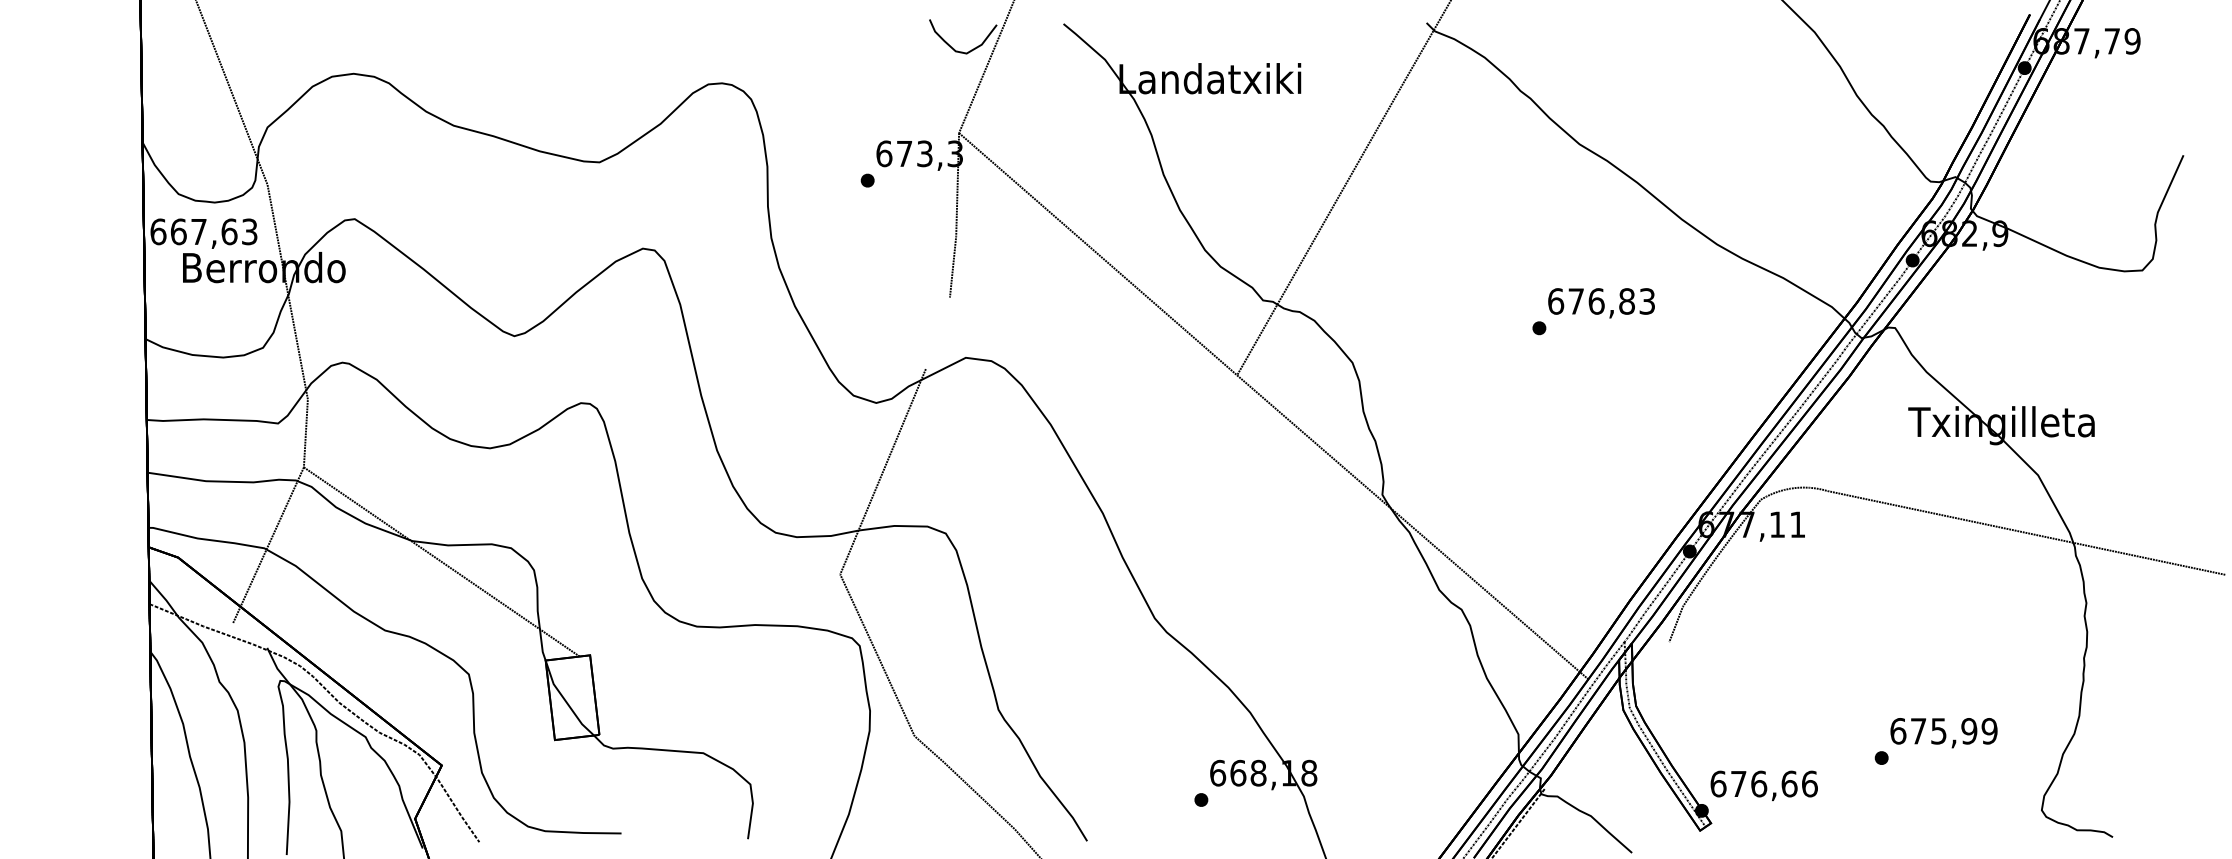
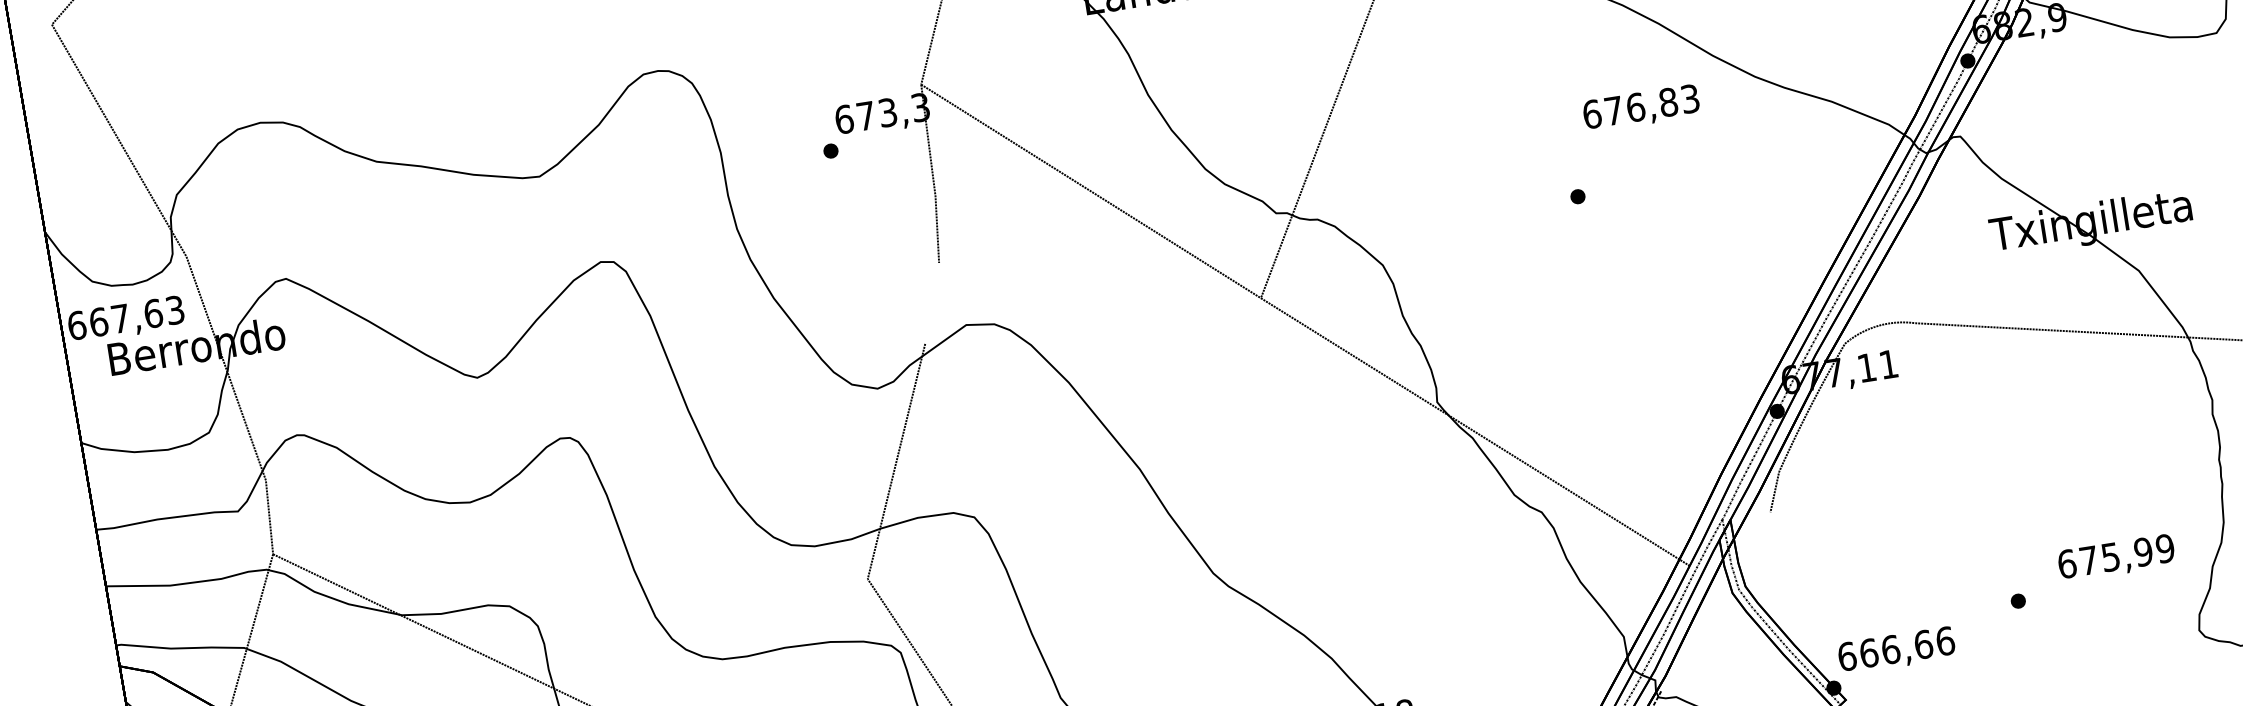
text: (1601, 303) -> (1641, 108), moved
text: (1943, 733) -> (2116, 558), moved
text: (1738, 783) -> (1868, 652), 676,66 -> 666,66

